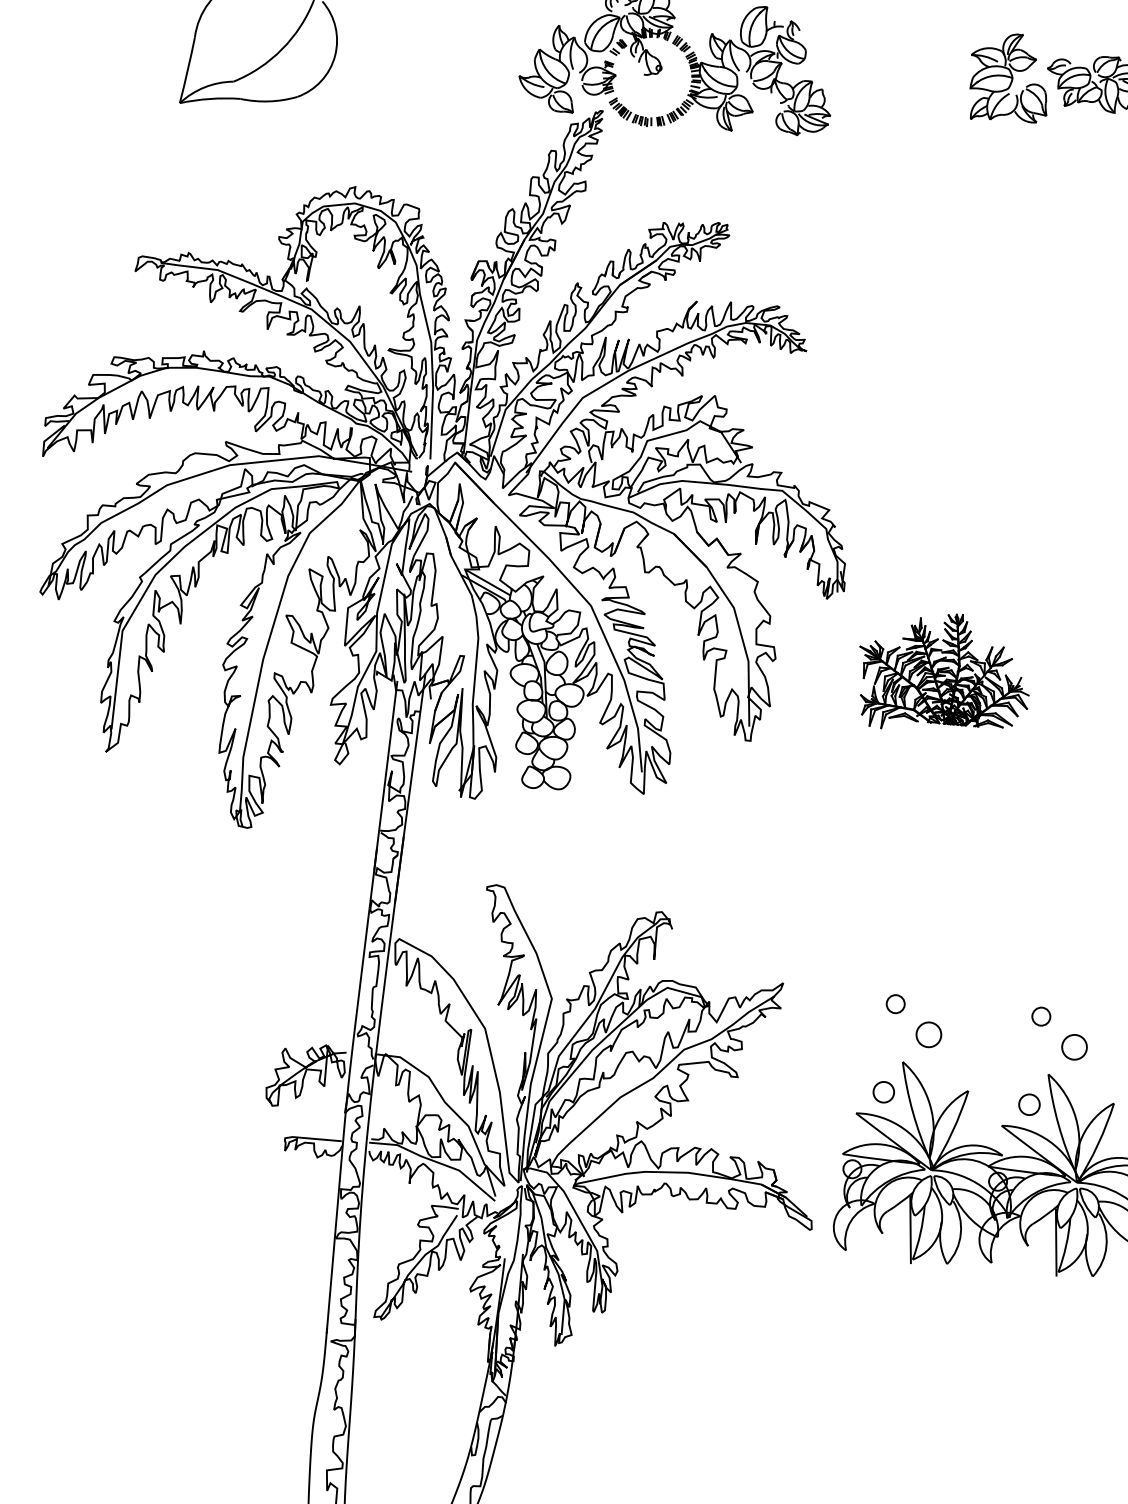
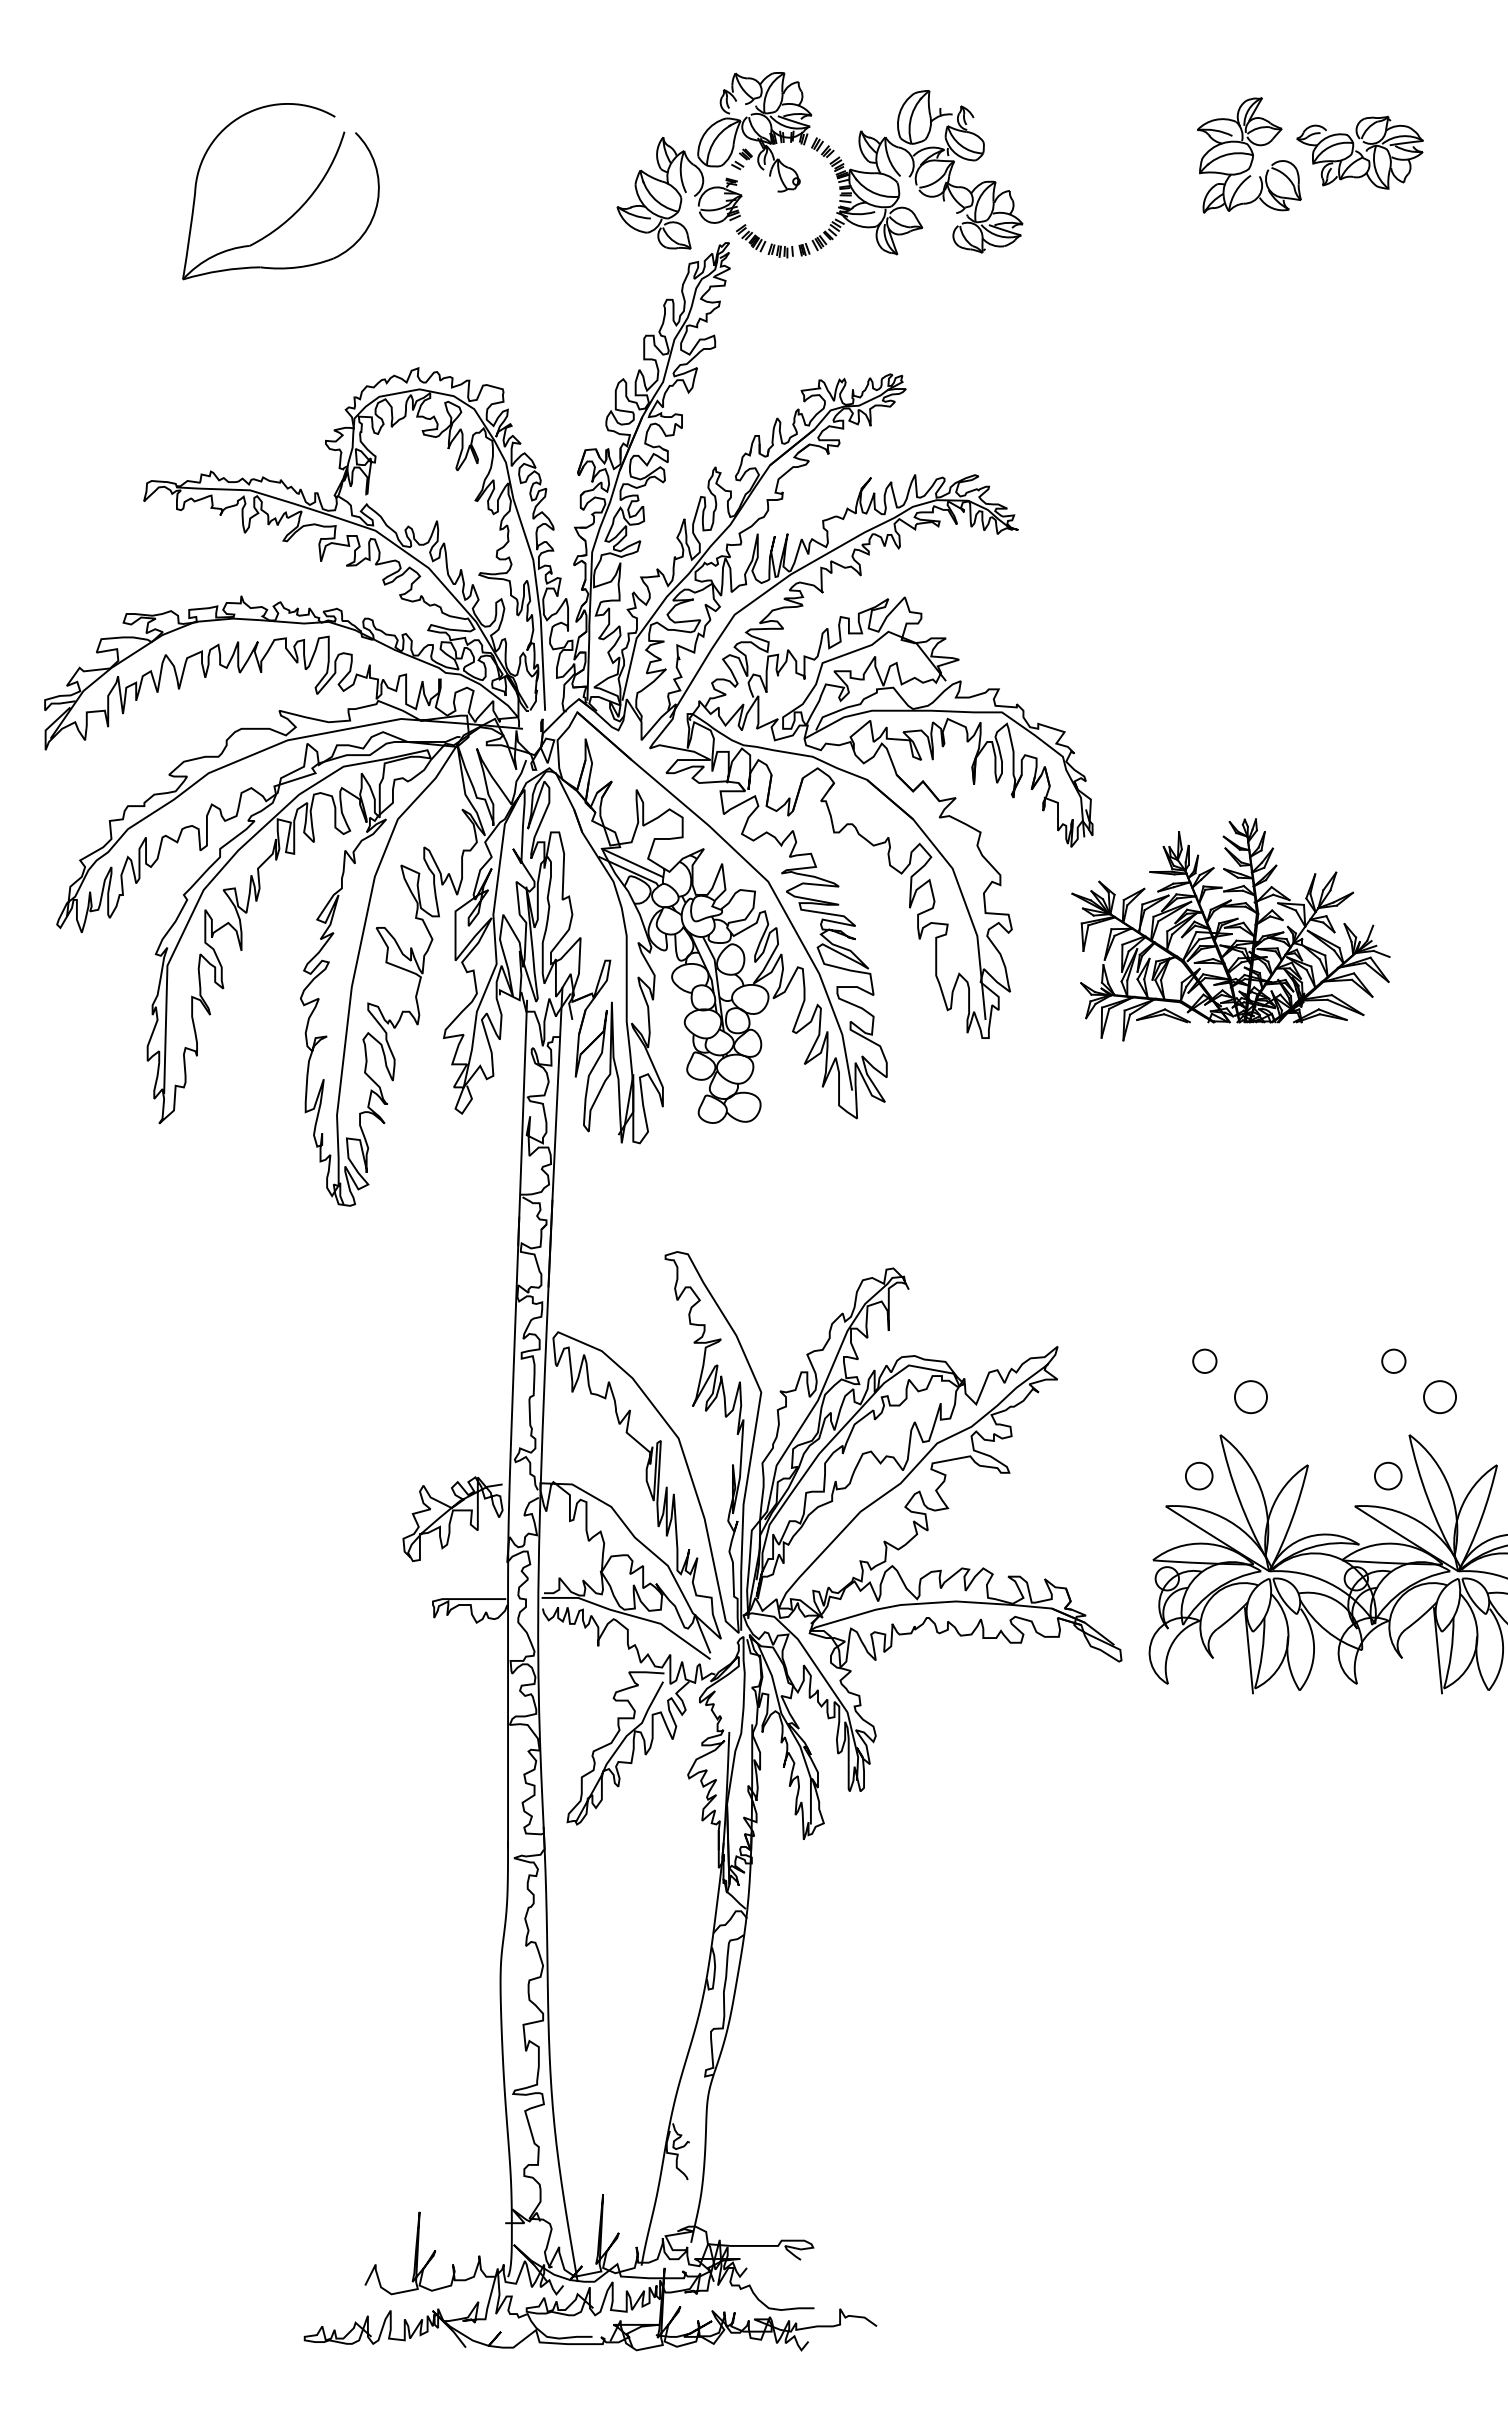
part: (944, 673) -> (1230, 929), size x1.43

